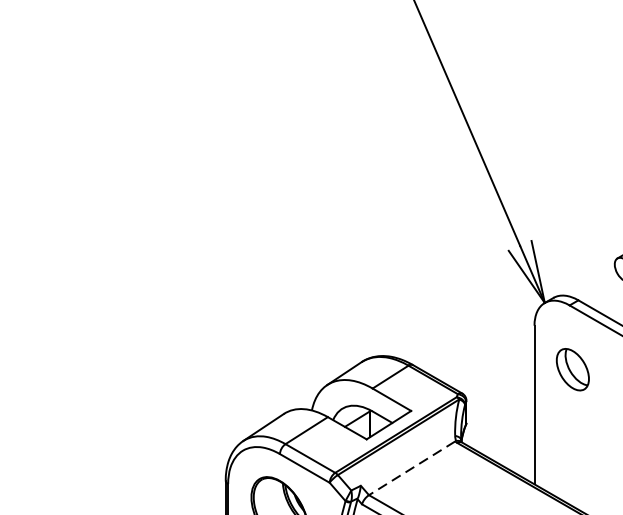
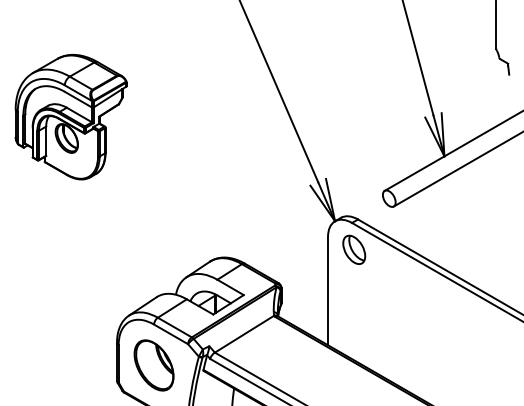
part: (157, 151) -> (70, 117), added
part: (573, 369) -> (354, 249), moved
line: (412, 468) -> (244, 334), dashed -> solid

